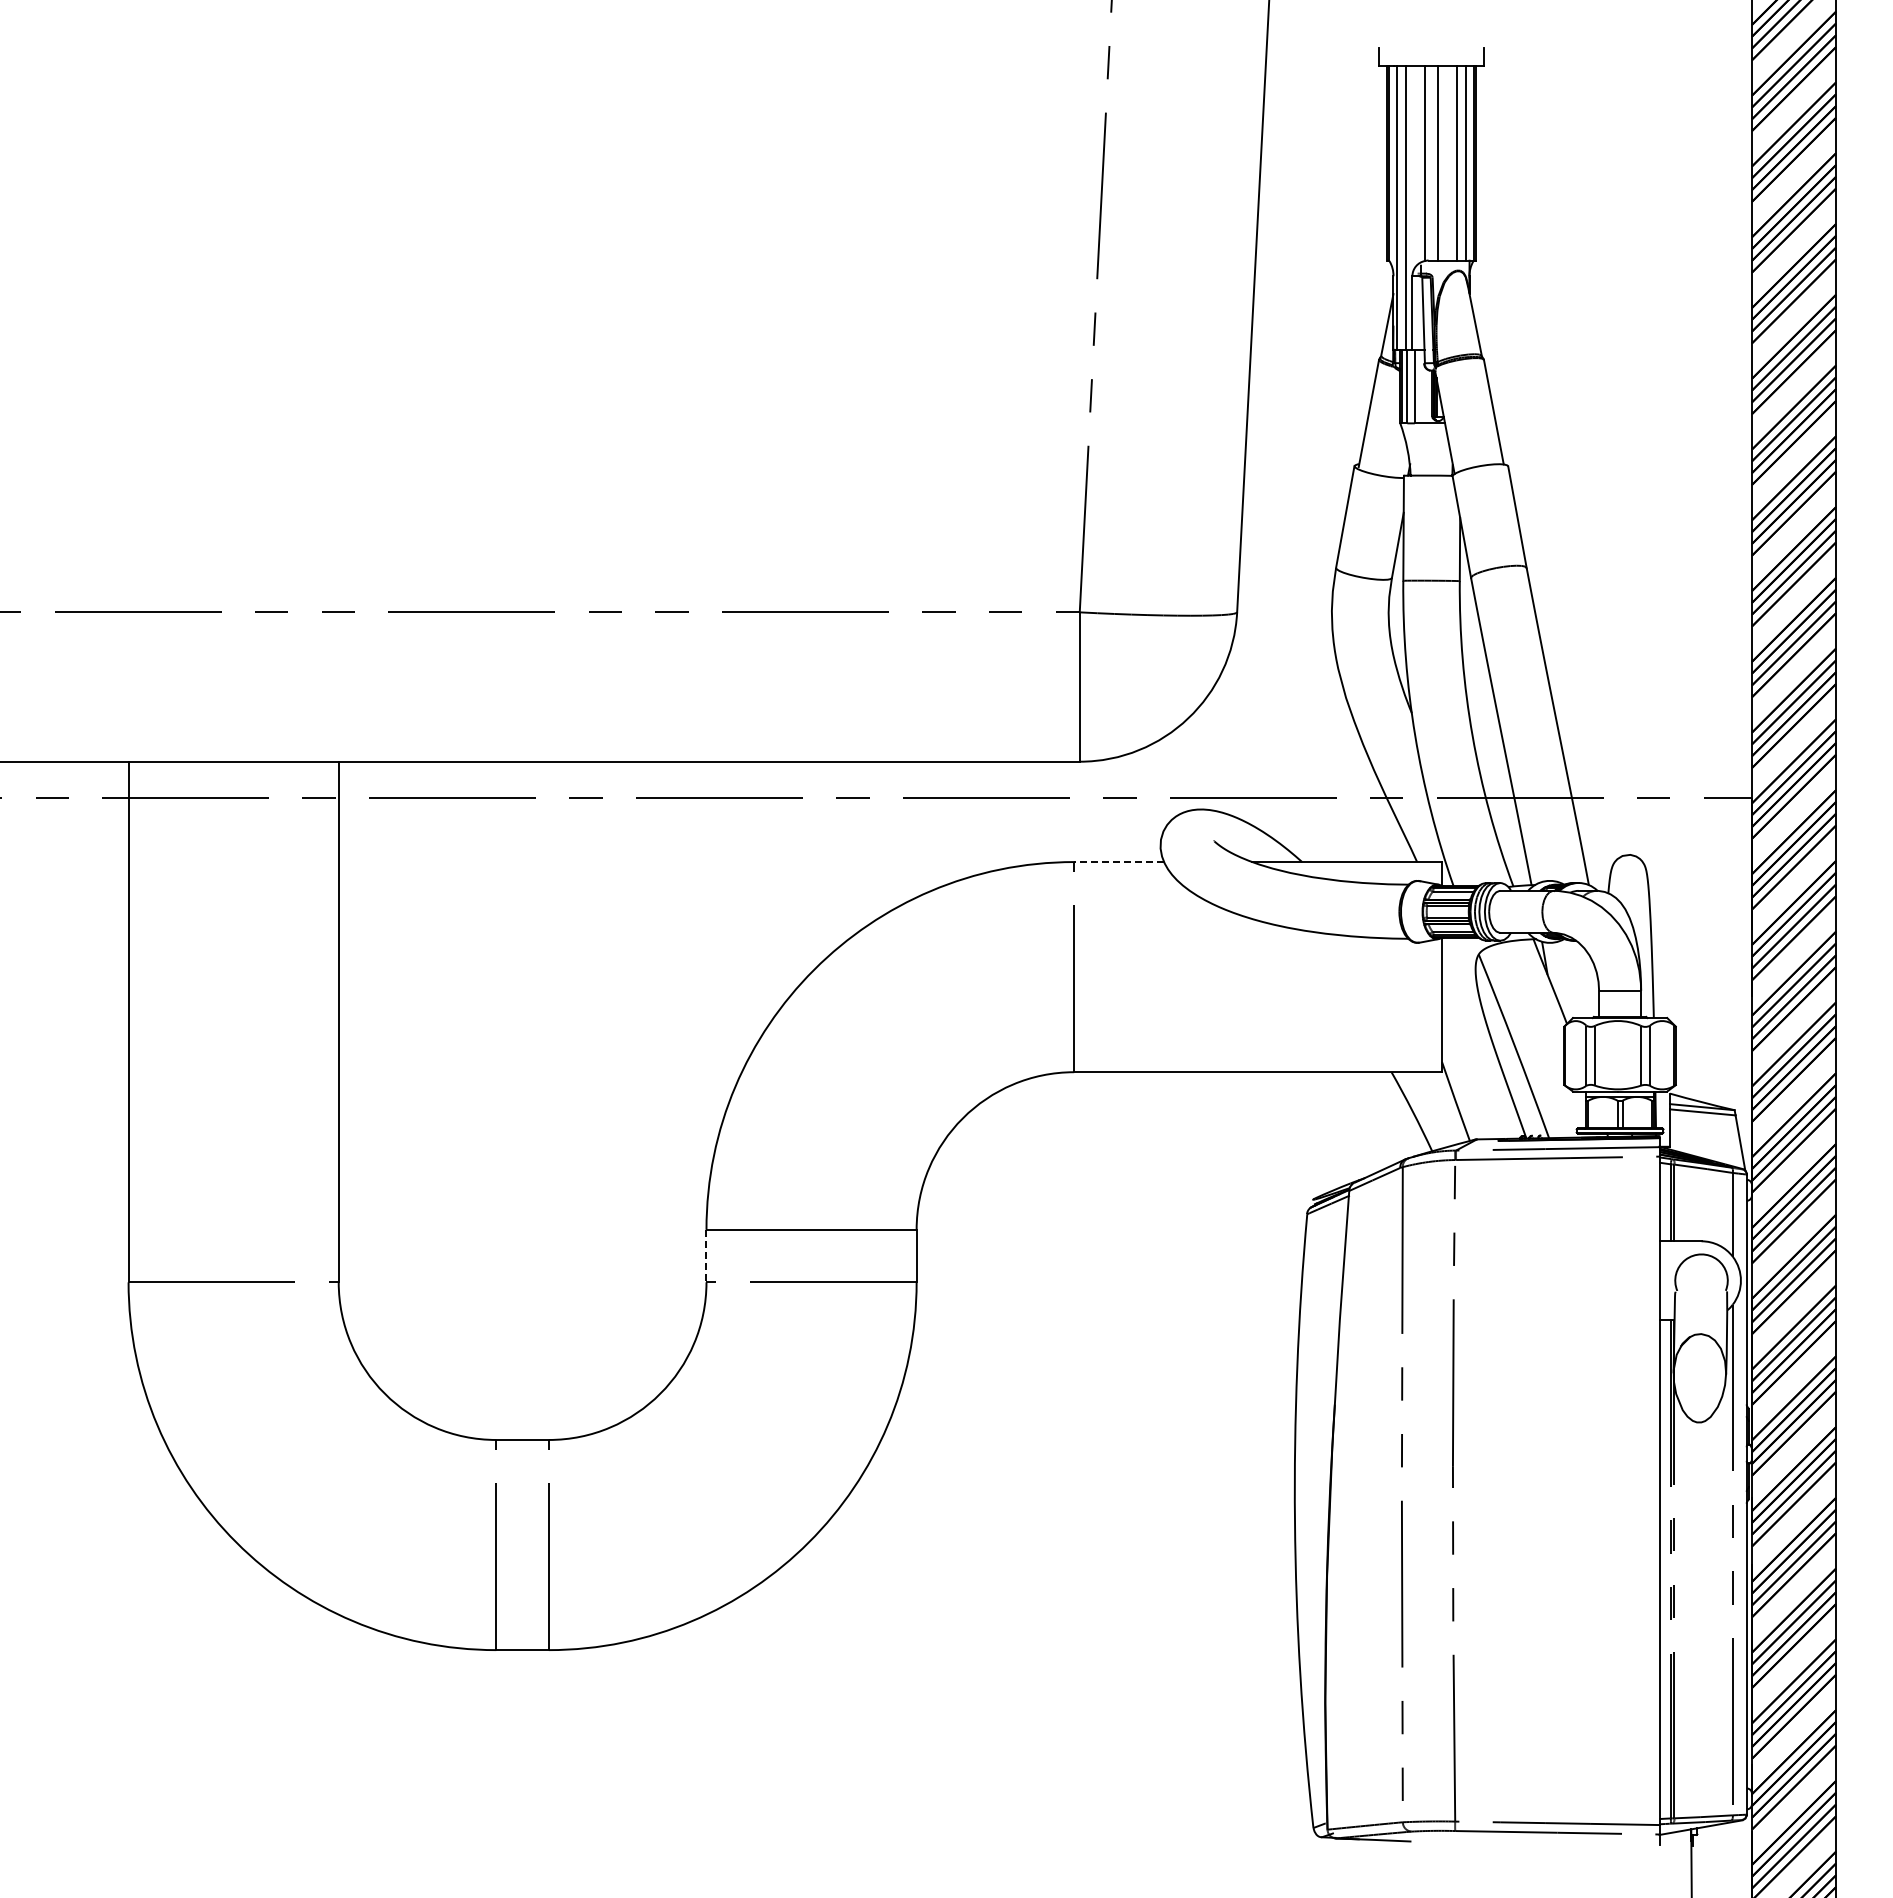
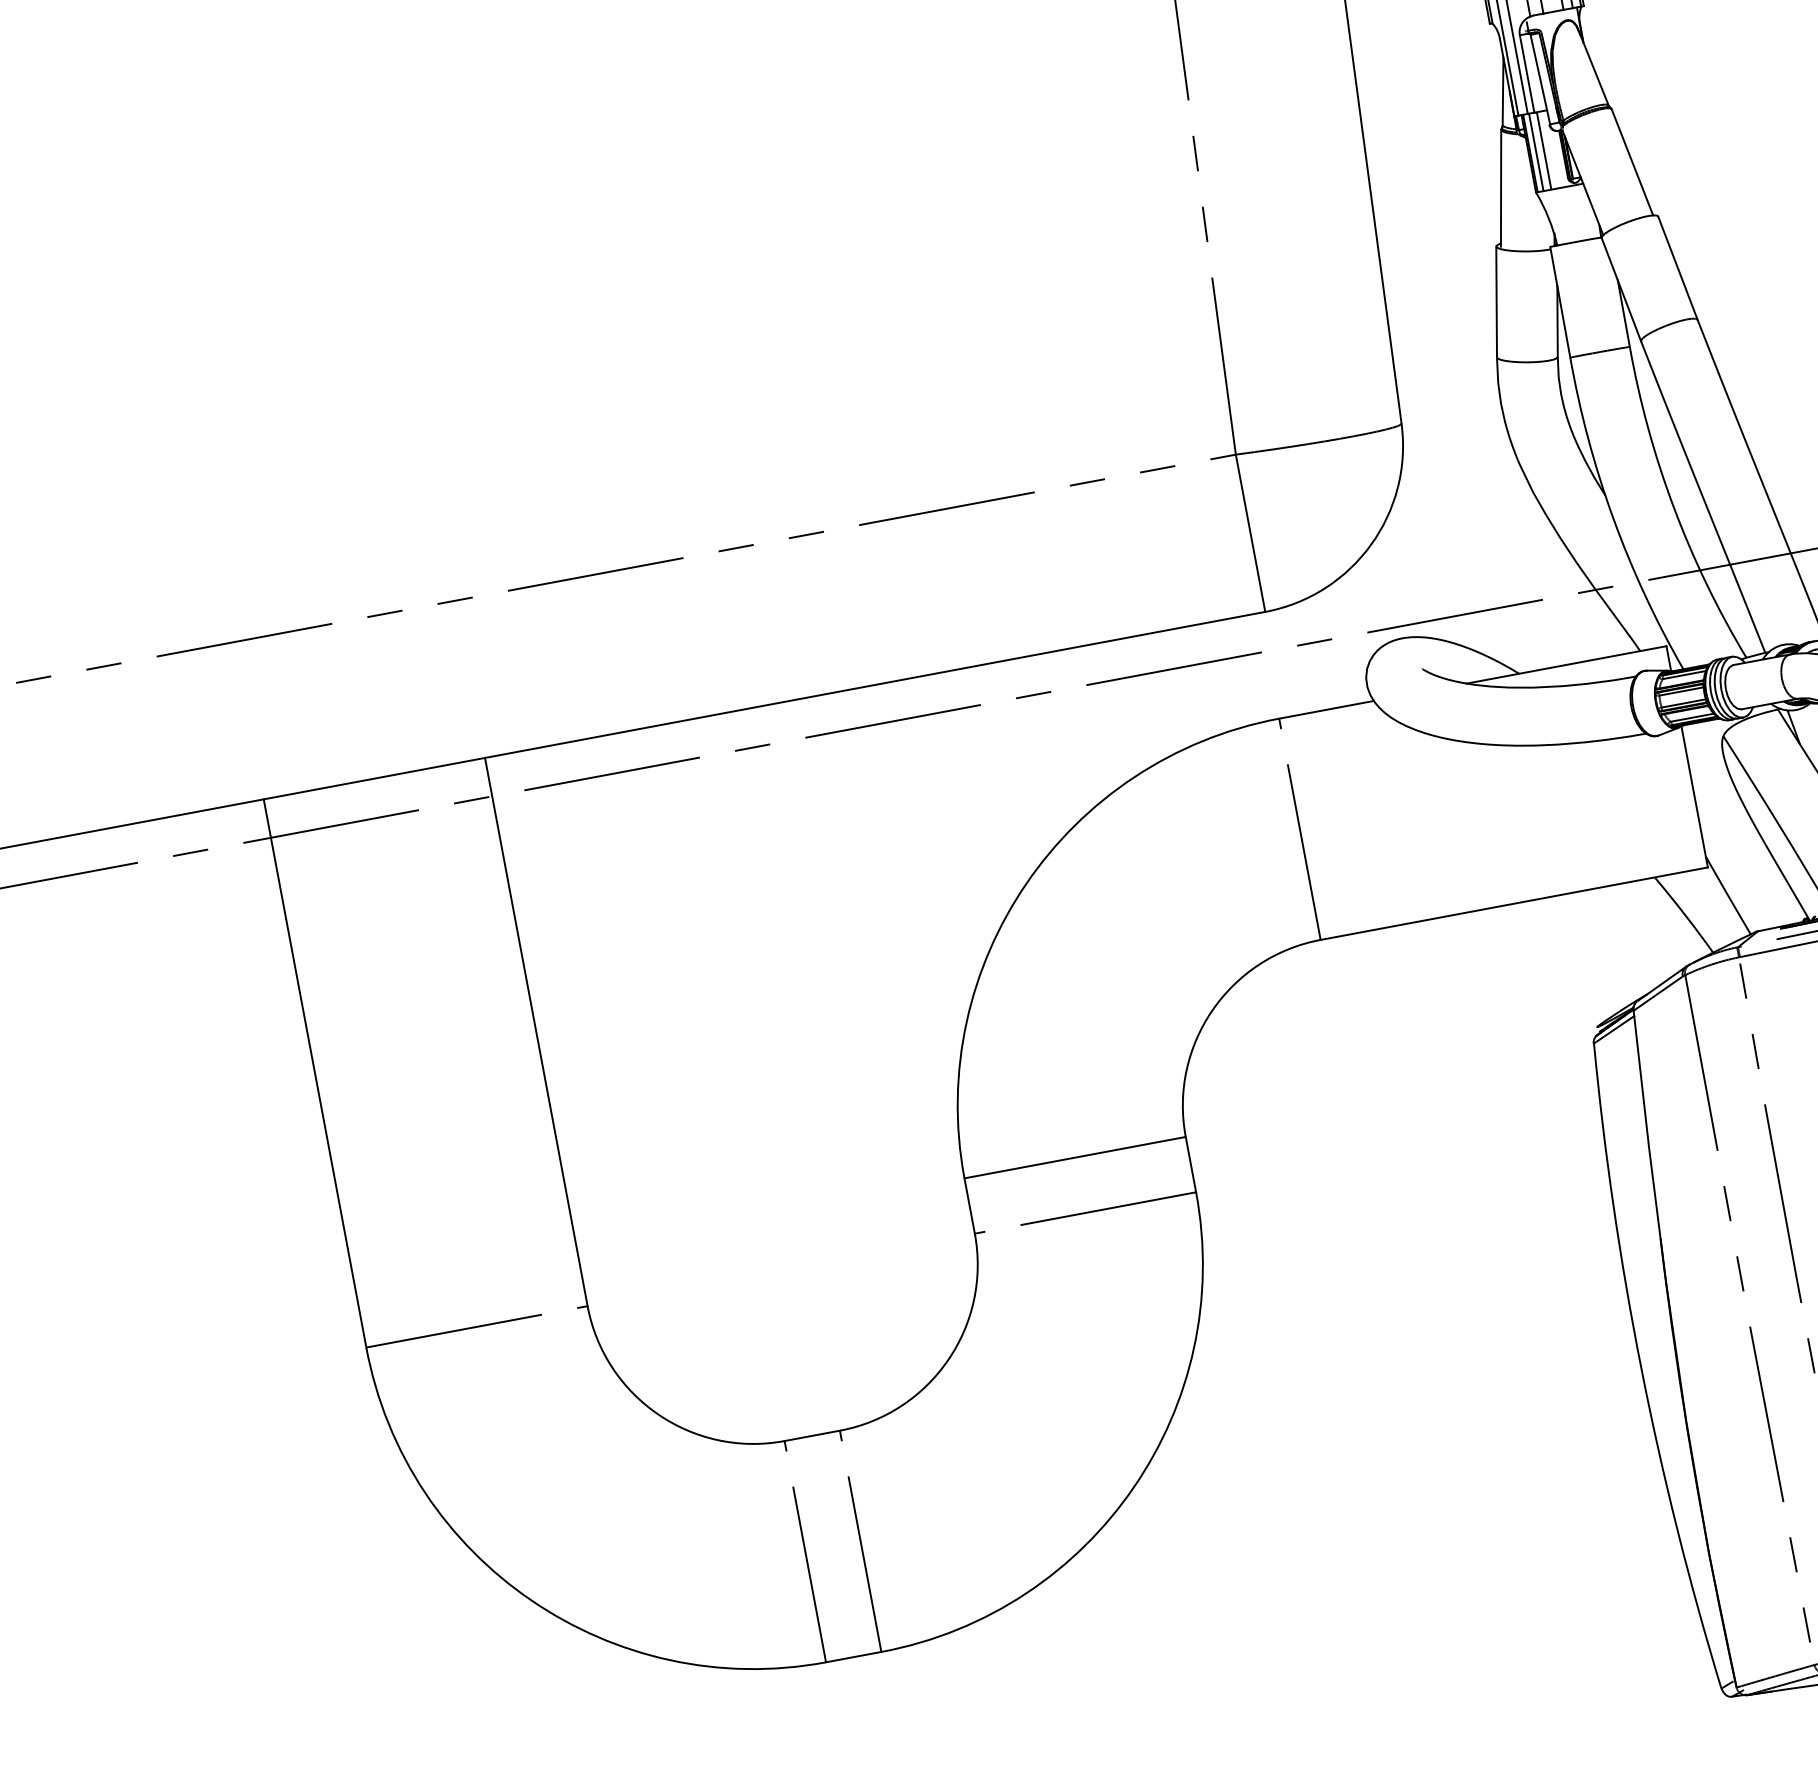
line: (1119, 862) -> (1326, 710), dashed -> solid
line: (706, 1256) -> (969, 1206), dashed -> solid

